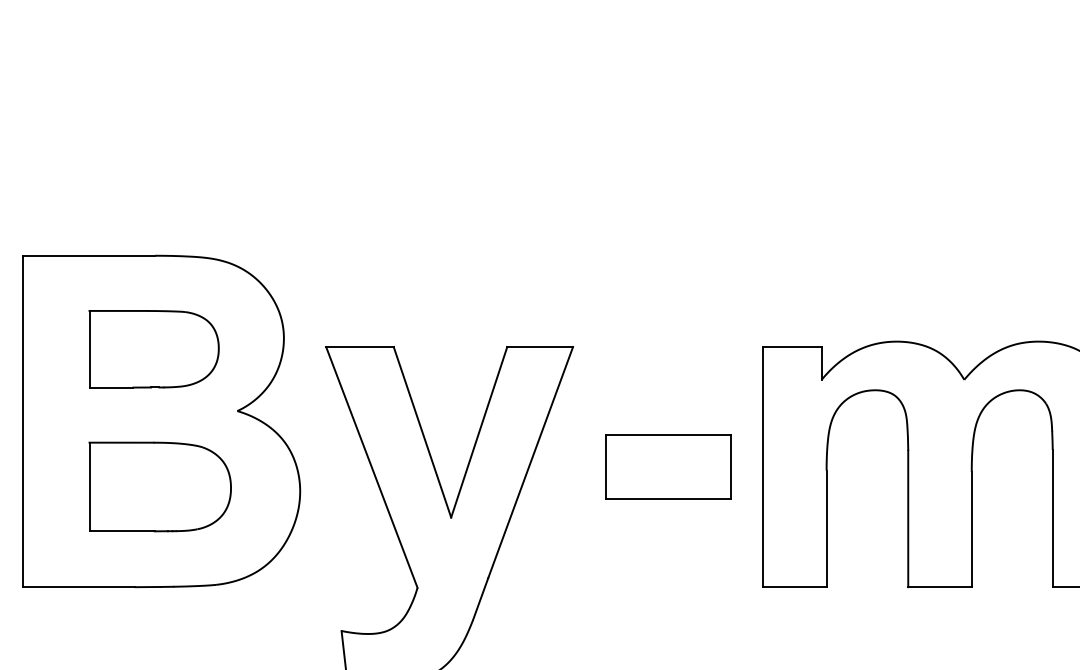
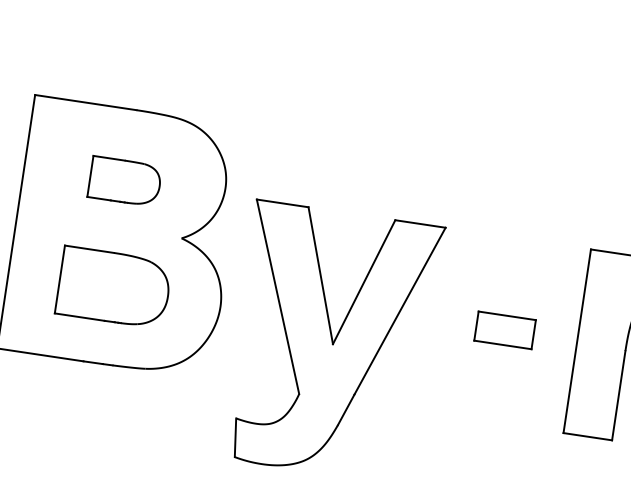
part: (153, 349) -> (124, 181), size x0.7
part: (668, 466) -> (504, 329), size x0.6

